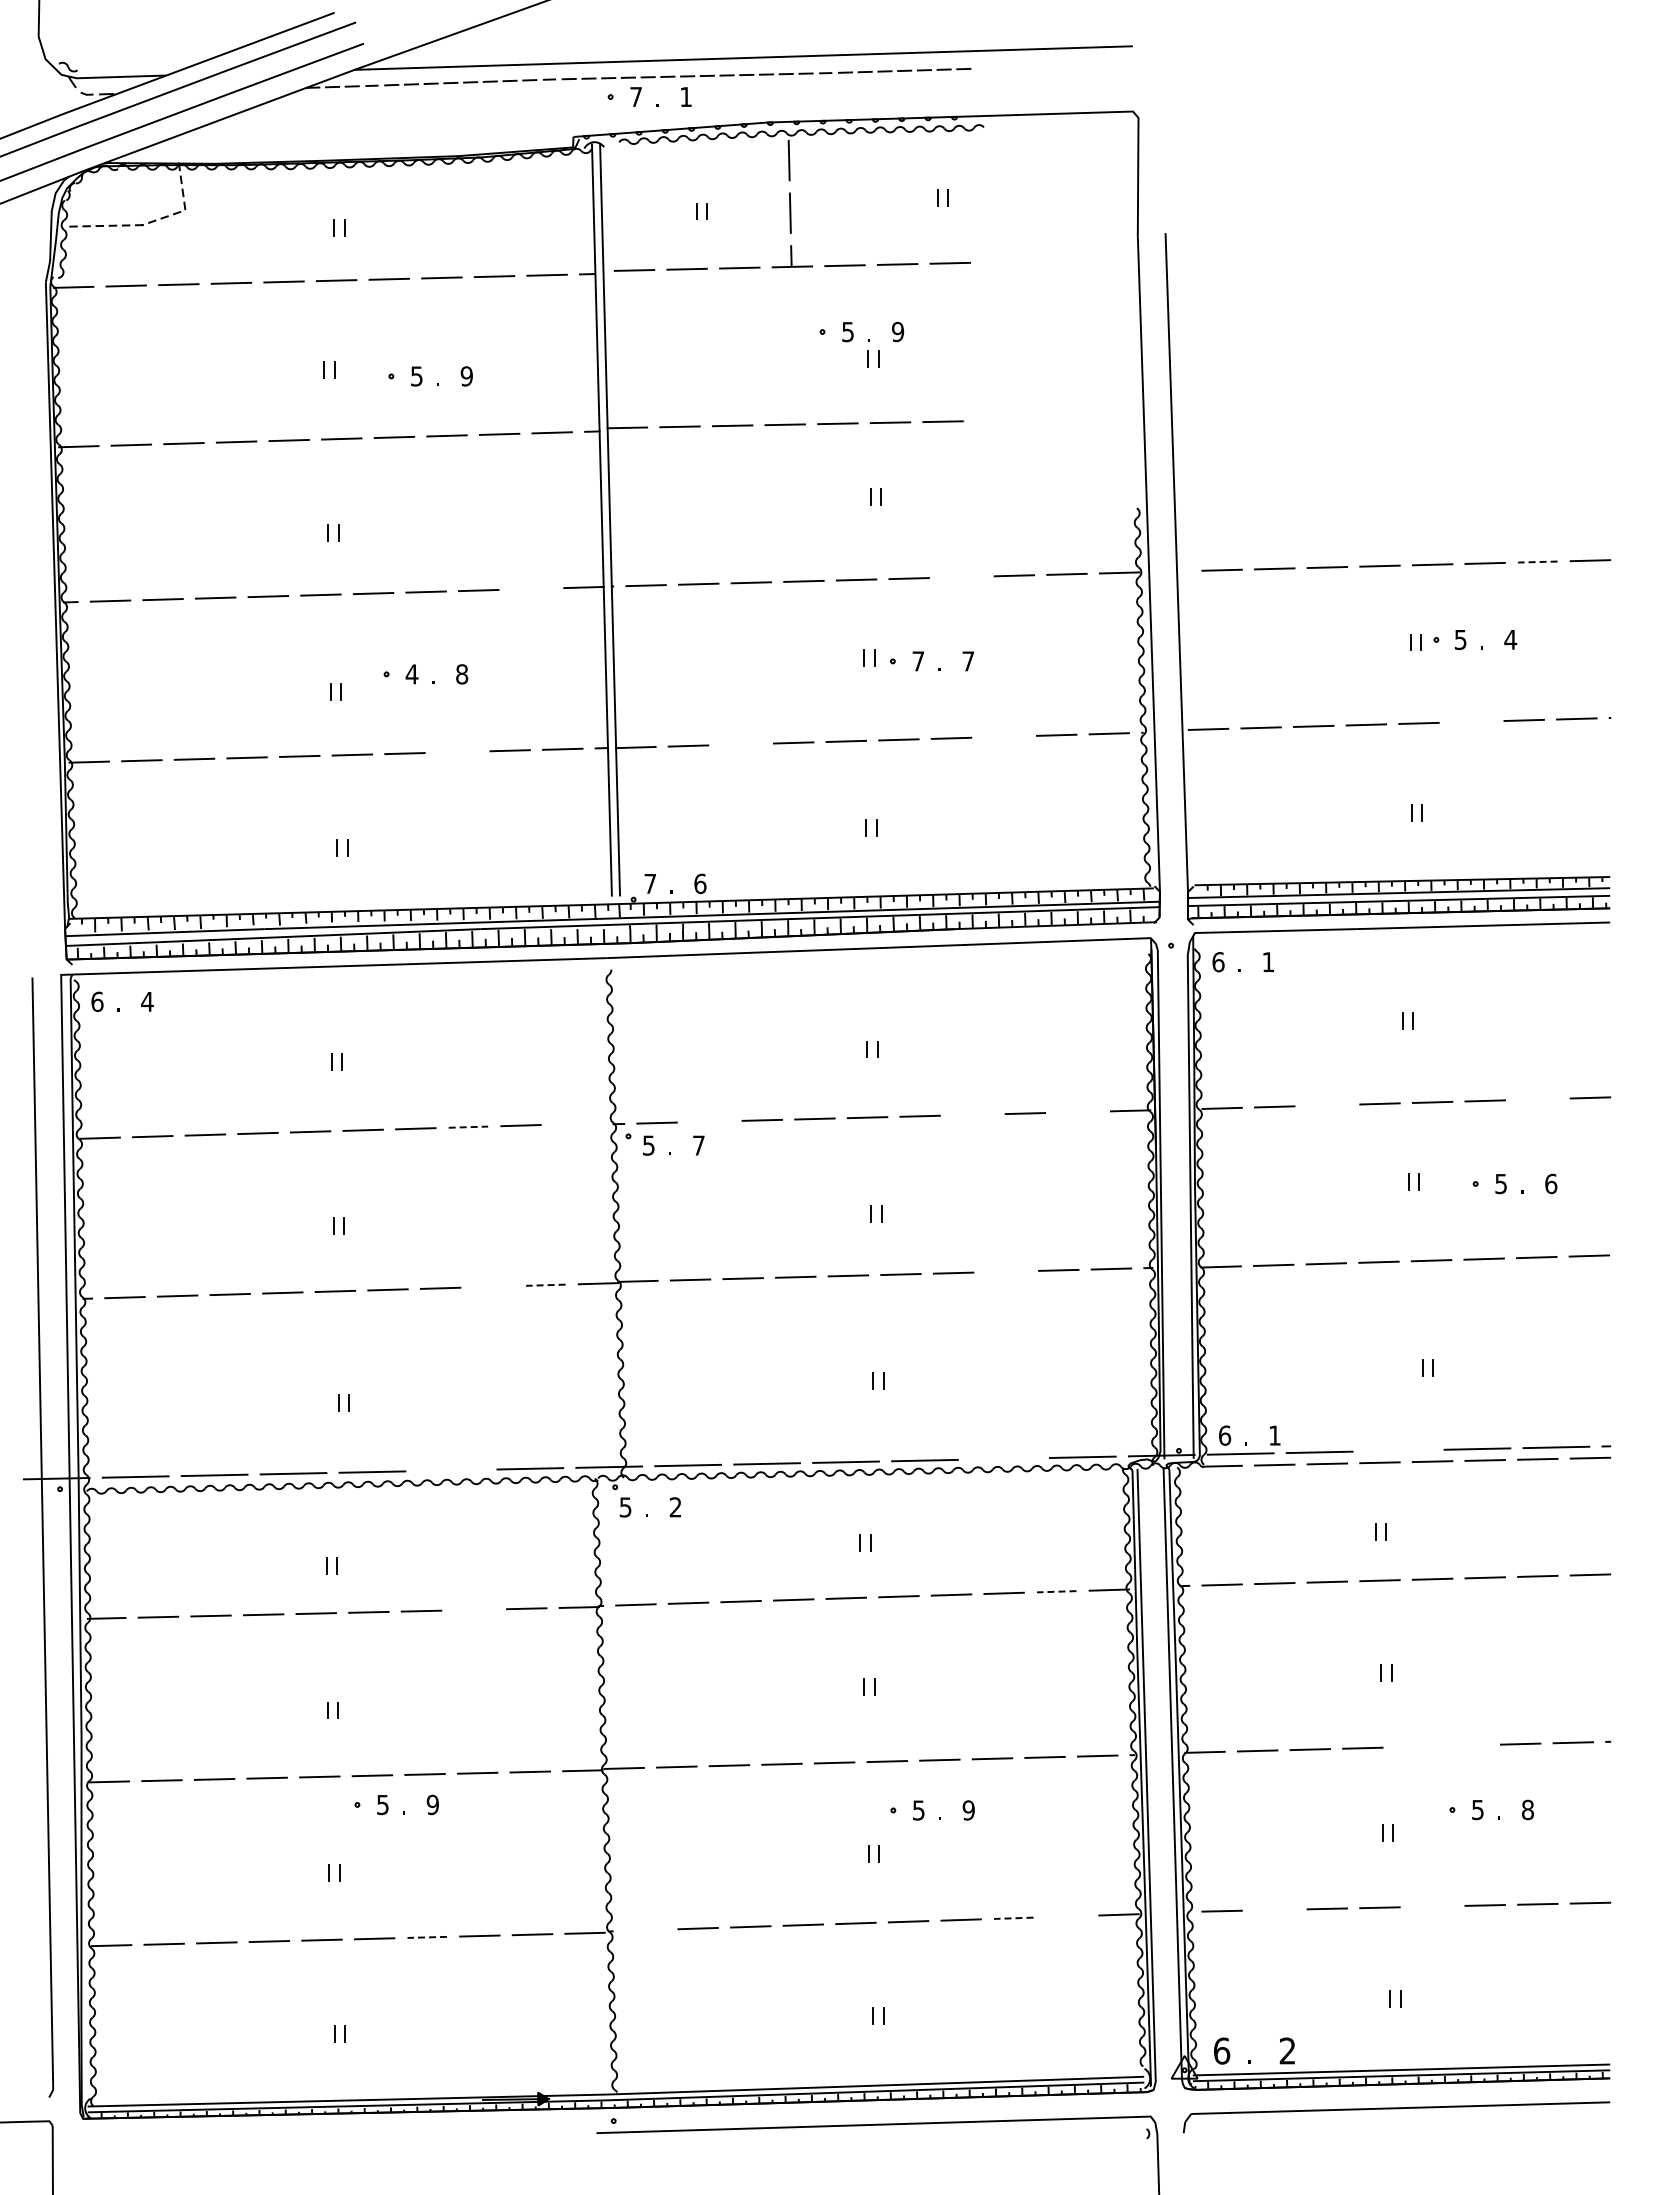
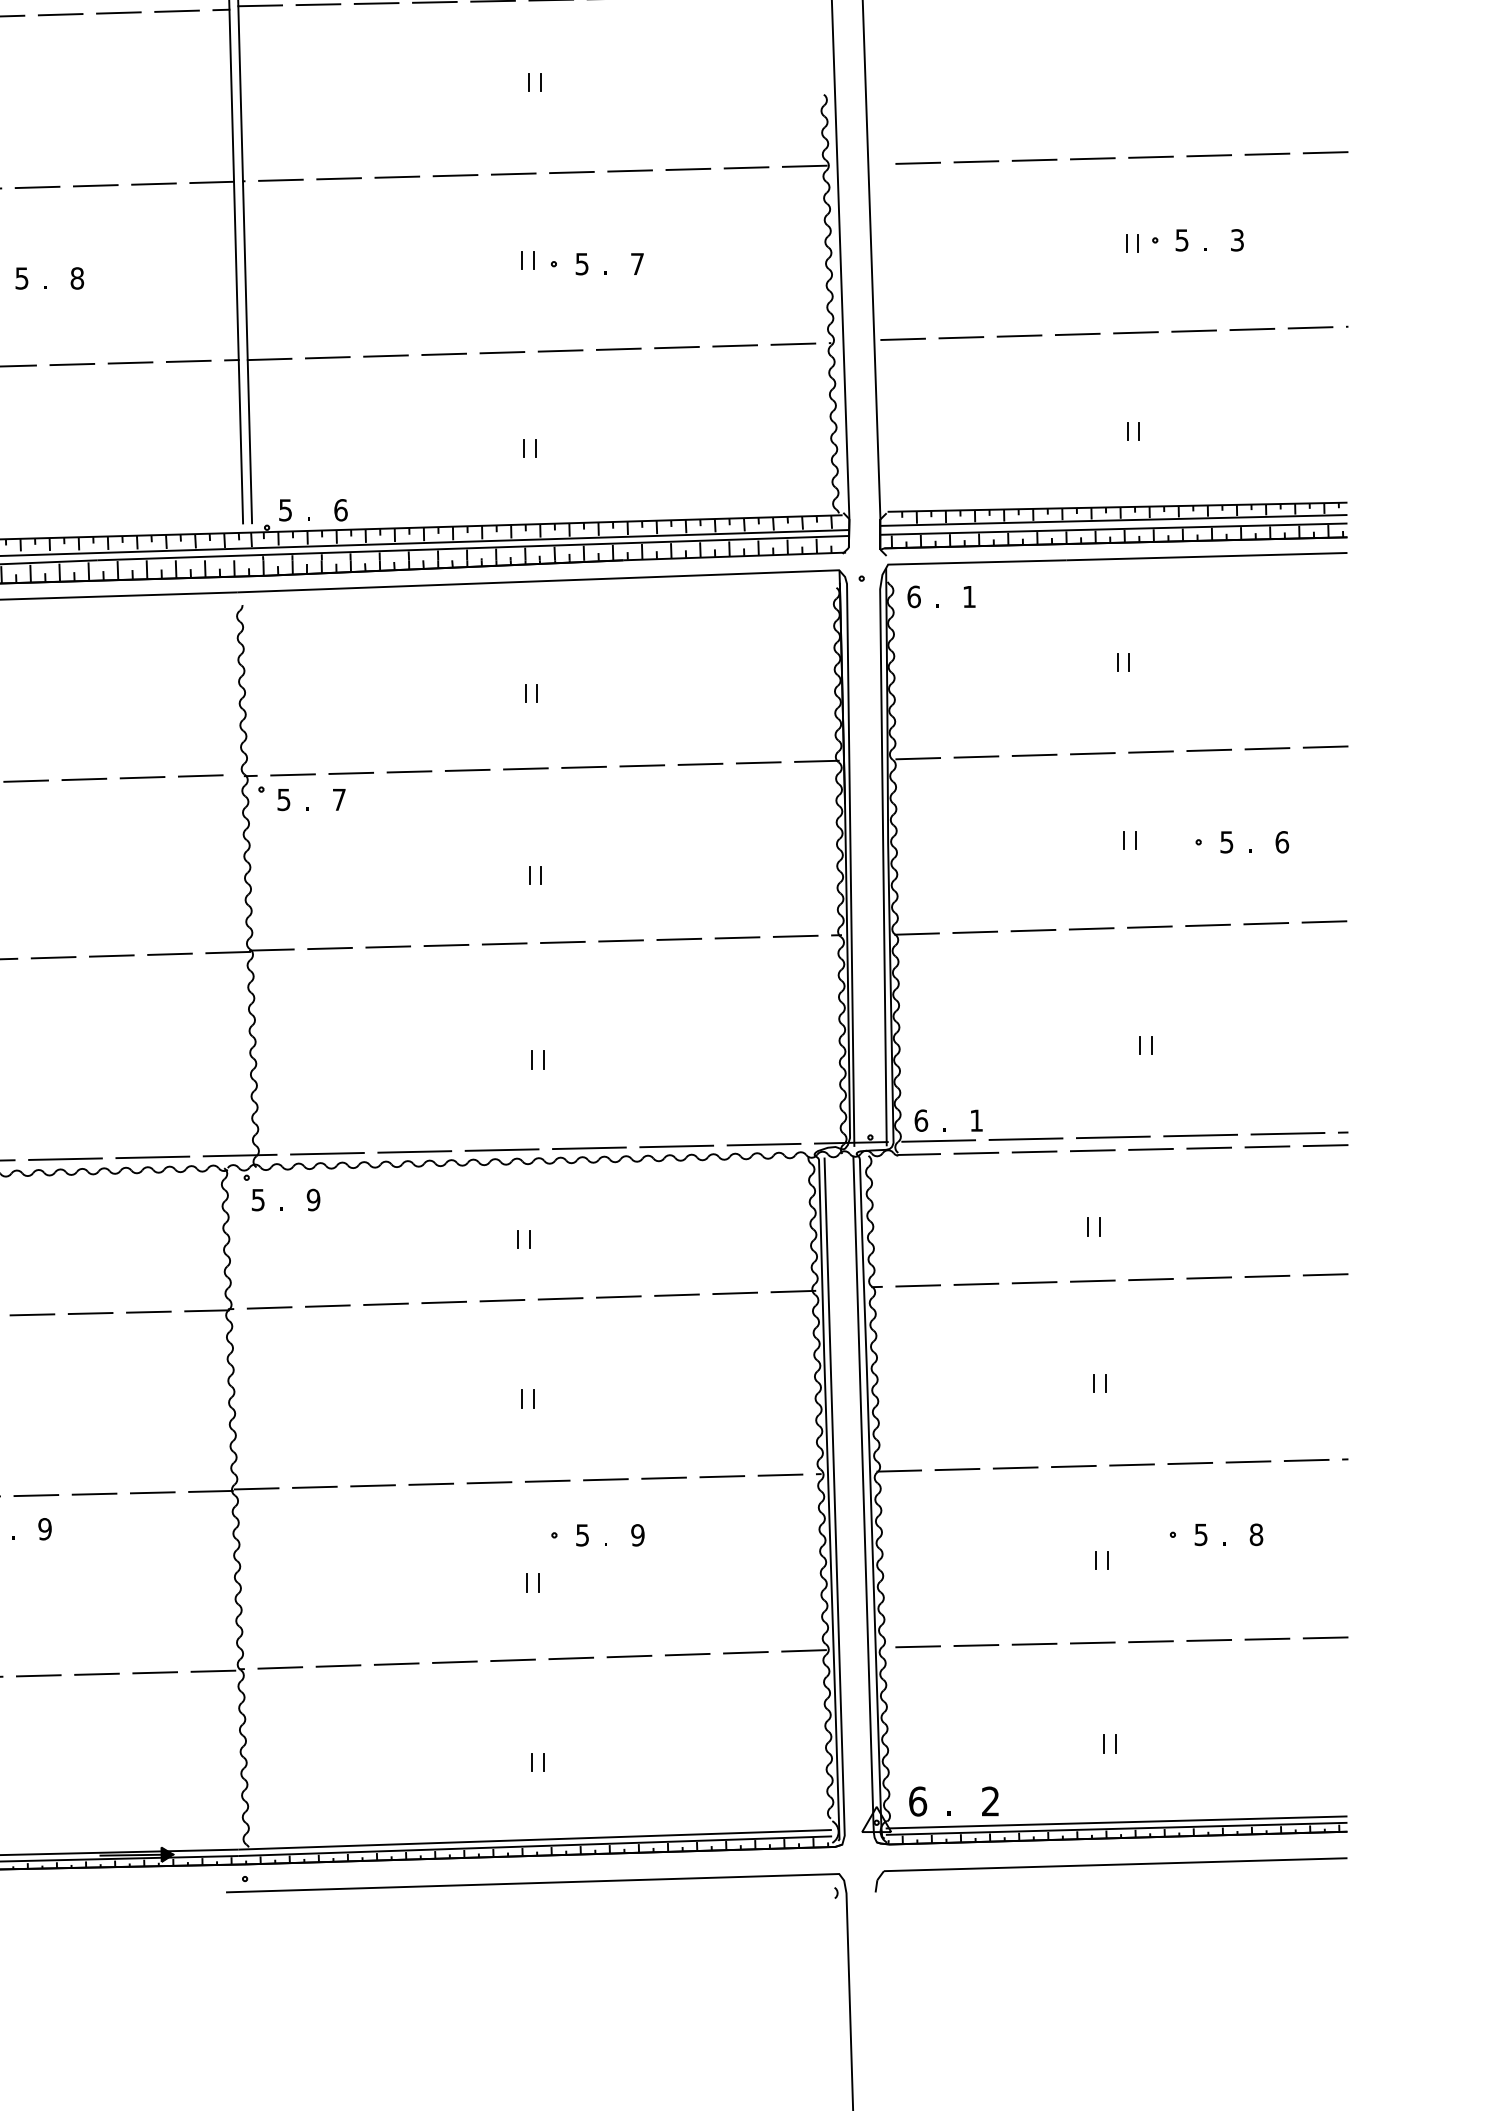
line: (1537, 562) -> (1267, 154), dashed -> solid
line: (961, 576) -> (629, 170), added
line: (531, 588) -> (154, 183), added
text: (1510, 639) -> (1237, 239), 4 -> 3
text: (918, 661) -> (582, 264), 7 -> 5
text: (411, 674) -> (21, 278), 4 -> 5
line: (1471, 721) -> (1194, 330), added
line: (1003, 736) -> (676, 347), added
line: (740, 744) -> (385, 356), added
line: (457, 751) -> (72, 363), added
text: (649, 884) -> (284, 510), 7 -> 5
line: (1537, 1099) -> (1267, 748), added
line: (1326, 1105) -> (1033, 755), added
line: (1077, 1111) -> (758, 762), added
line: (972, 1114) -> (642, 765), added
line: (709, 1121) -> (351, 773), added
line: (573, 1123) -> (200, 775), added
line: (468, 1127) -> (84, 779), dashed -> solid
line: (1005, 1271) -> (678, 939), added
line: (545, 1285) -> (169, 954), dashed -> solid
line: (492, 1286) -> (110, 955), added
line: (1398, 1450) -> (1113, 1137), added
line: (1003, 1458) -> (676, 1145), added
line: (451, 1470) -> (65, 1159), added
text: (675, 1507) -> (313, 1200), 2 -> 9
line: (1056, 1591) -> (734, 1293), dashed -> solid
line: (473, 1609) -> (89, 1313), added
line: (1467, 1745) -> (1189, 1463), added
line: (1415, 1746) -> (1132, 1464), added
line: (1432, 1906) -> (1150, 1641), added
line: (1274, 1909) -> (976, 1644), added
line: (1066, 1916) -> (746, 1652), added
line: (1013, 1918) -> (687, 1654), dashed -> solid
line: (645, 1929) -> (280, 1667), added
line: (427, 1937) -> (39, 1675), dashed -> solid

